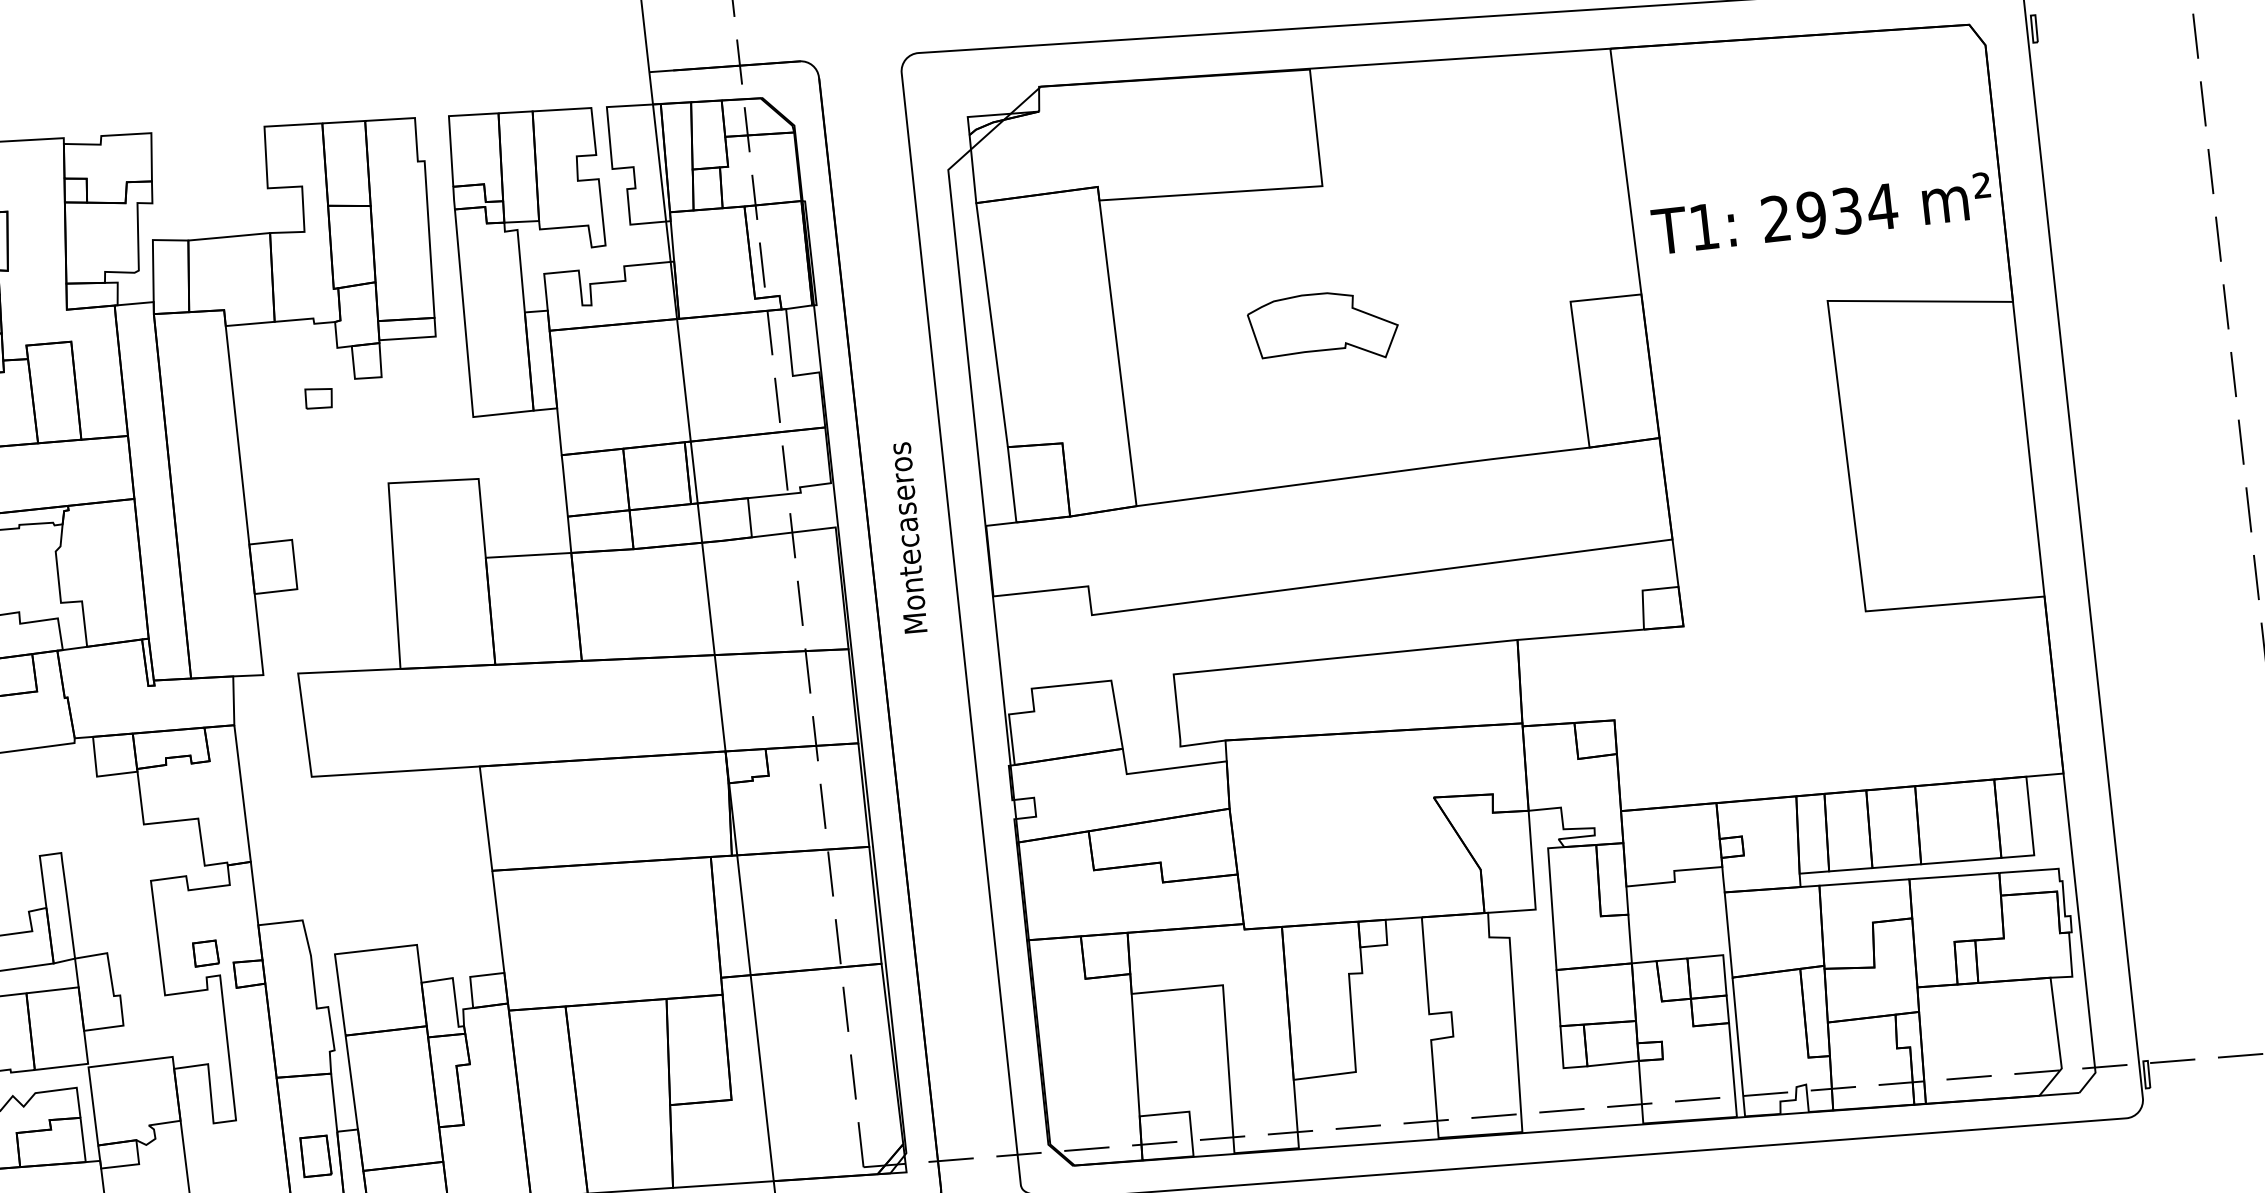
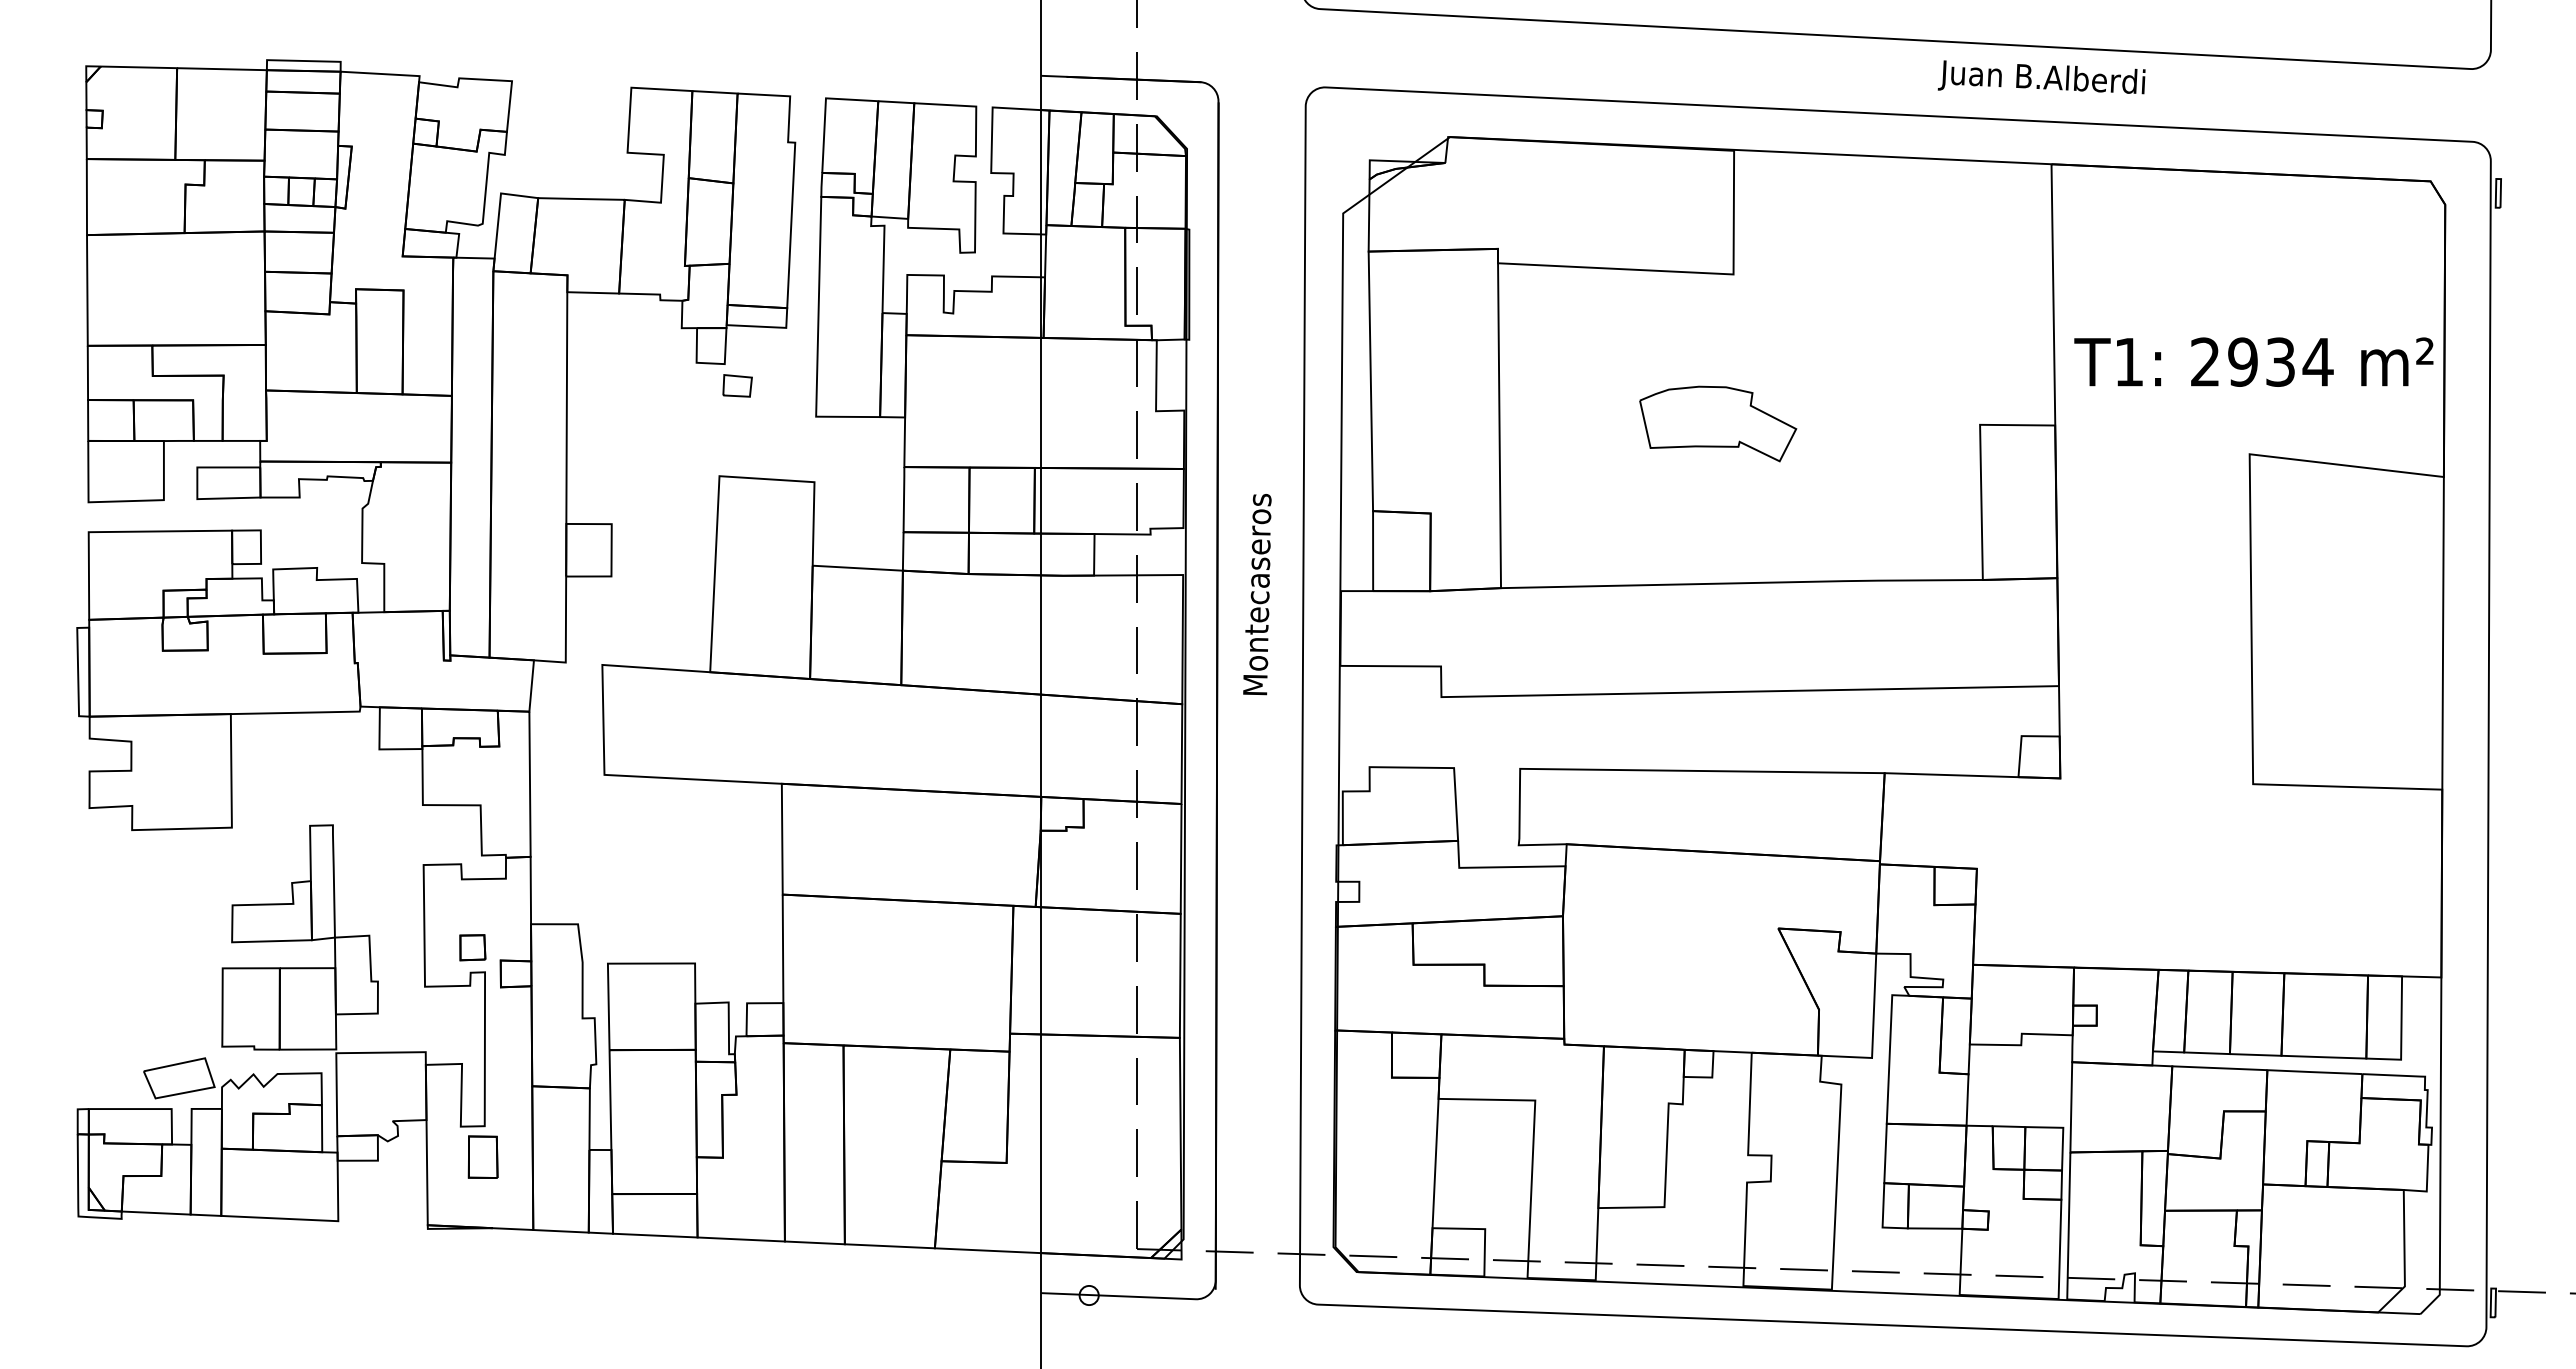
part: (318, 397) -> (737, 385), moved
part: (315, 1155) -> (482, 1156), moved

